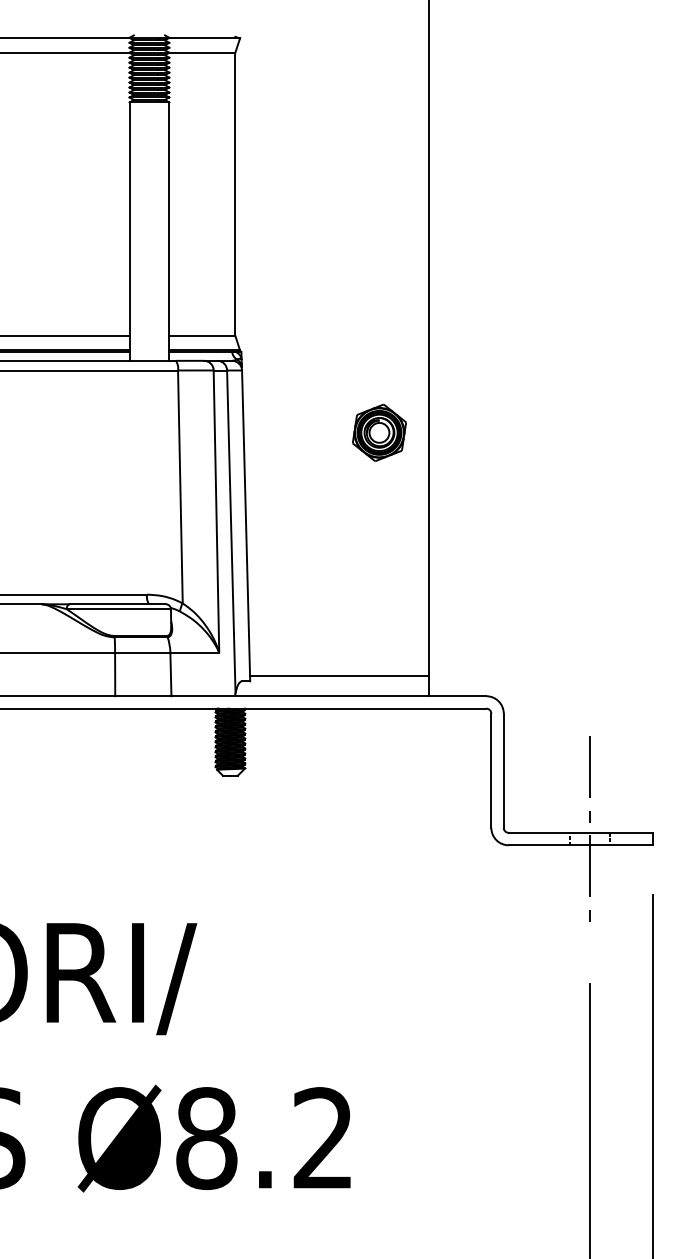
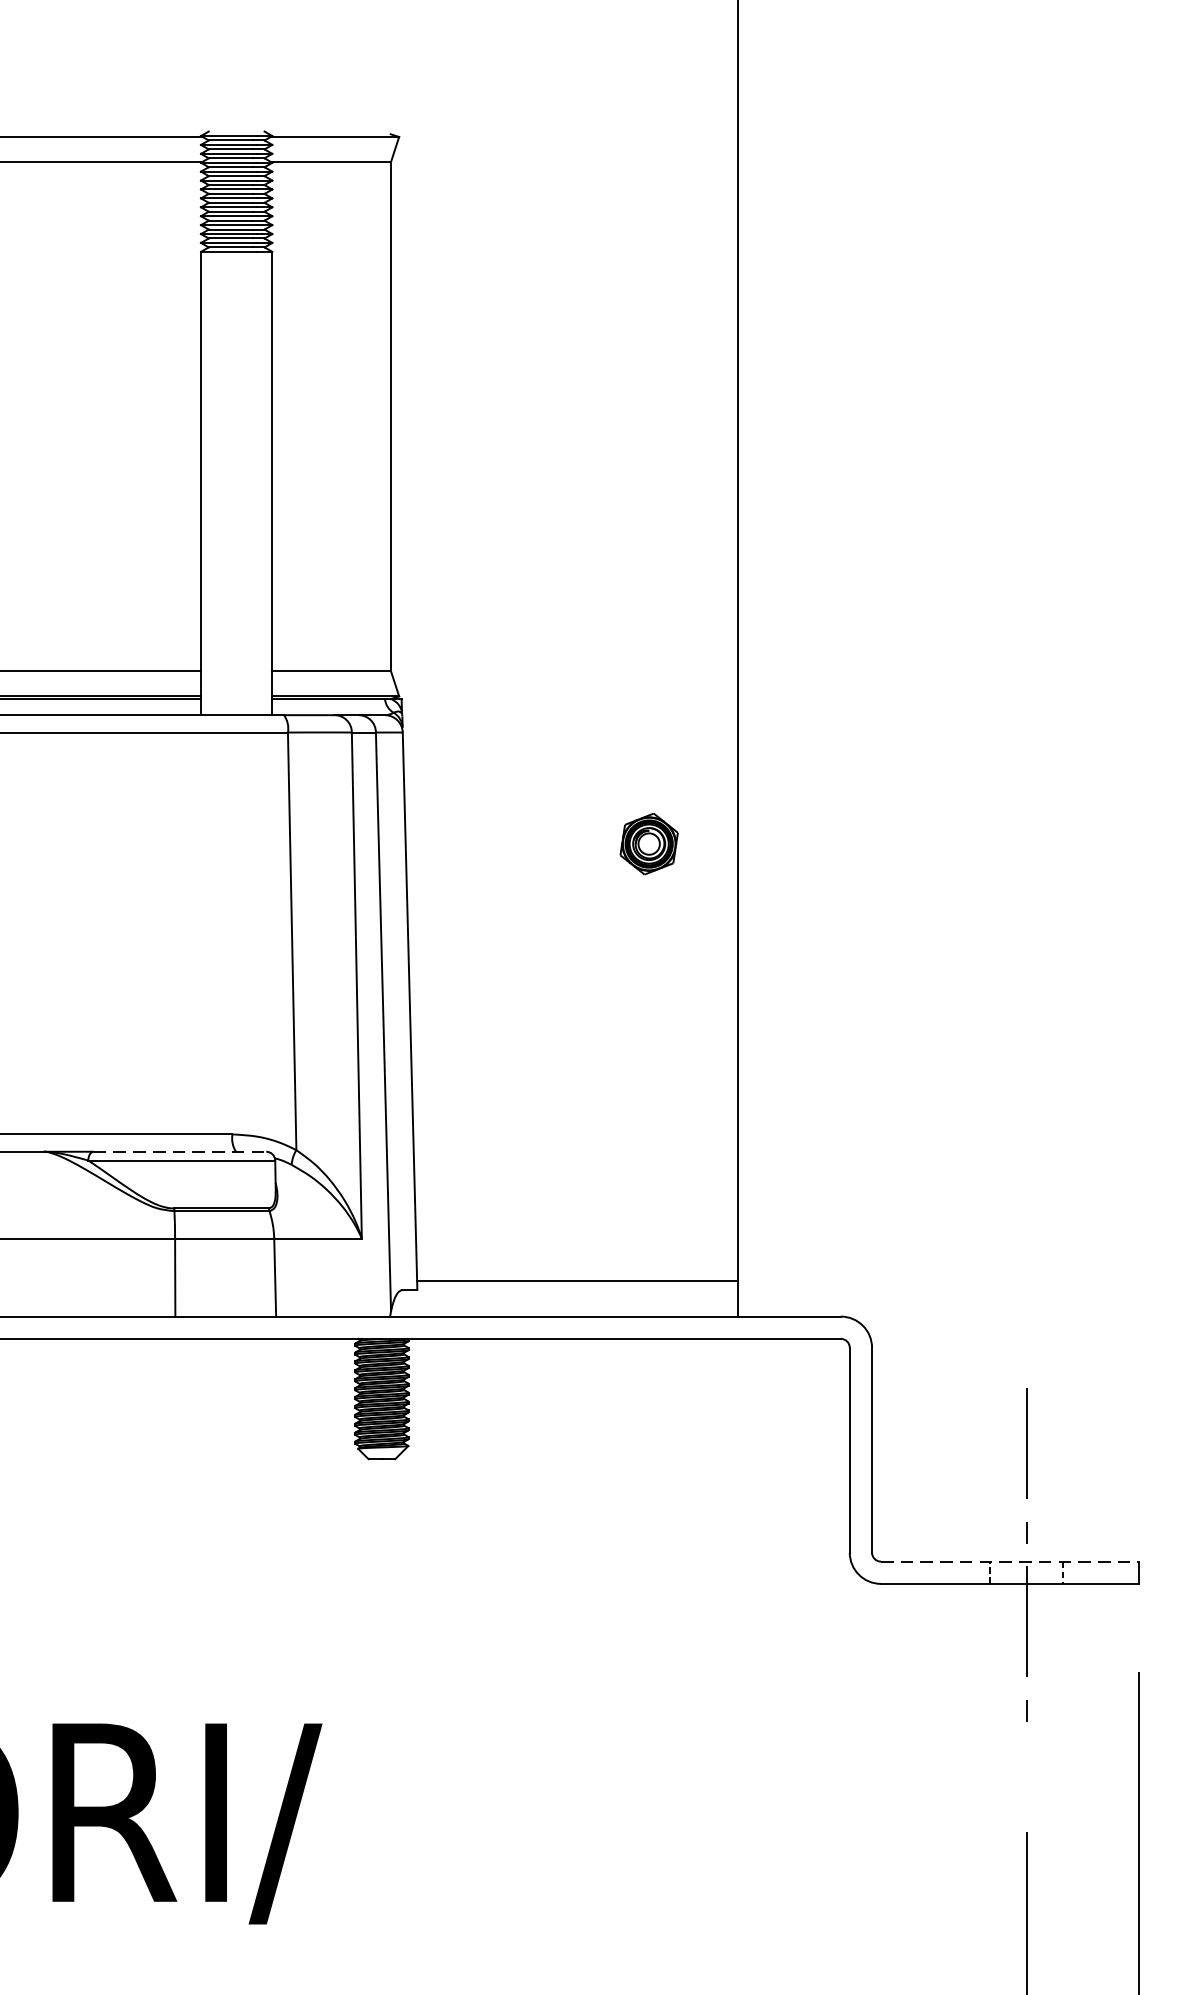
part: (379, 432) -> (649, 843), size x0.6
line: (118, 604) -> (181, 1152), solid -> dashed
line: (581, 832) -> (1011, 1560), solid -> dashed

